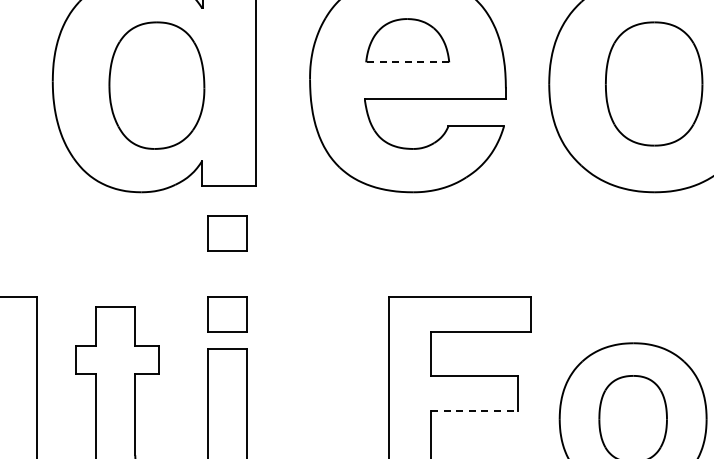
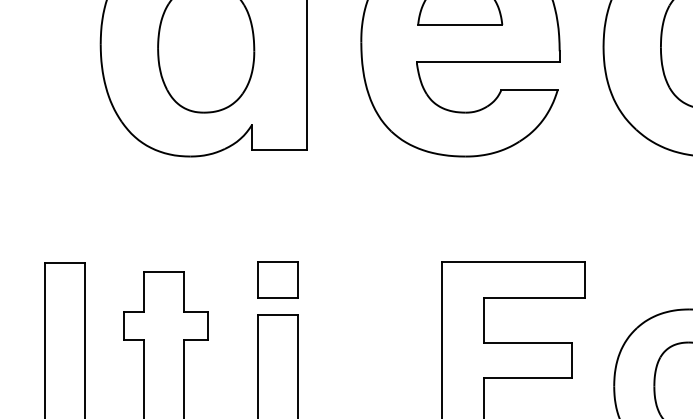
line: (407, 62) -> (460, 25), dashed -> solid
part: (227, 233) -> (277, 198), removed
line: (475, 410) -> (528, 377), dashed -> solid

